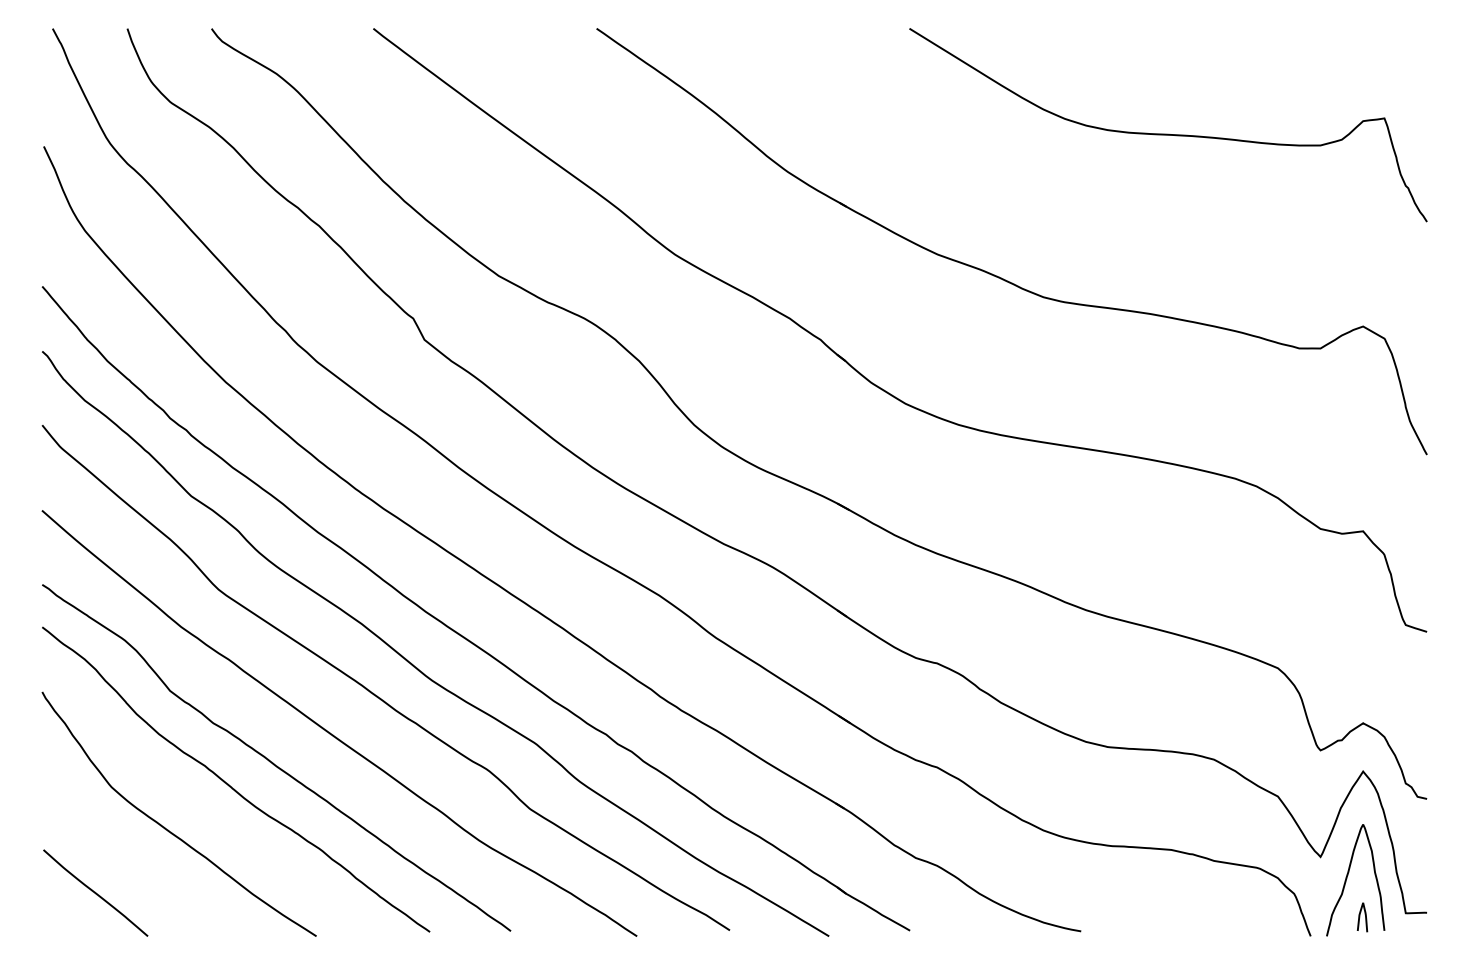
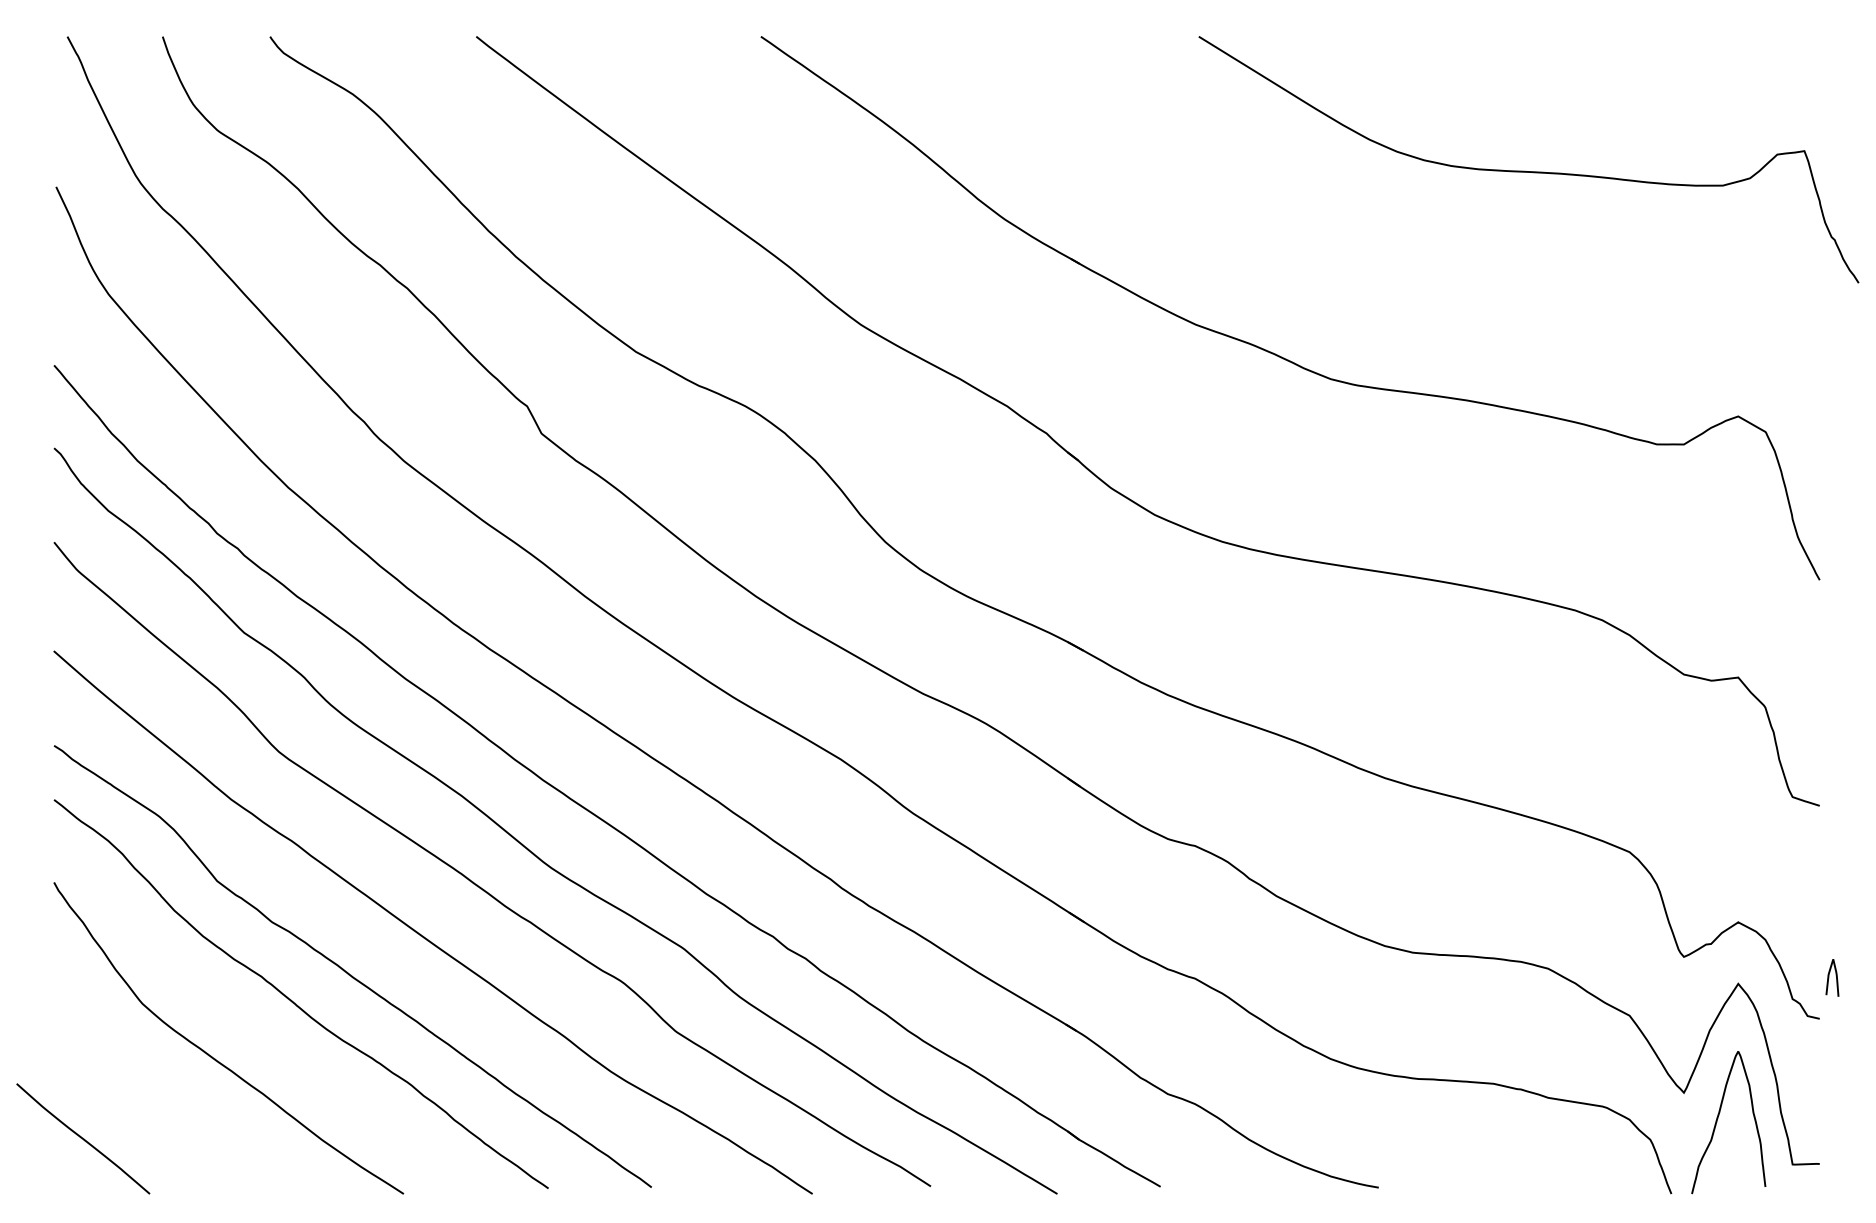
curve: (1165, 133) -> (1525, 170), moved
curve: (95, 892) -> (83, 1138), moved
curve: (1360, 917) -> (1829, 977), moved

